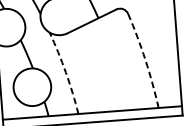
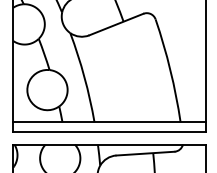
arc: (145, 60) -> (170, 70), dashed -> solid
arc: (65, 72) -> (84, 77), dashed -> solid

